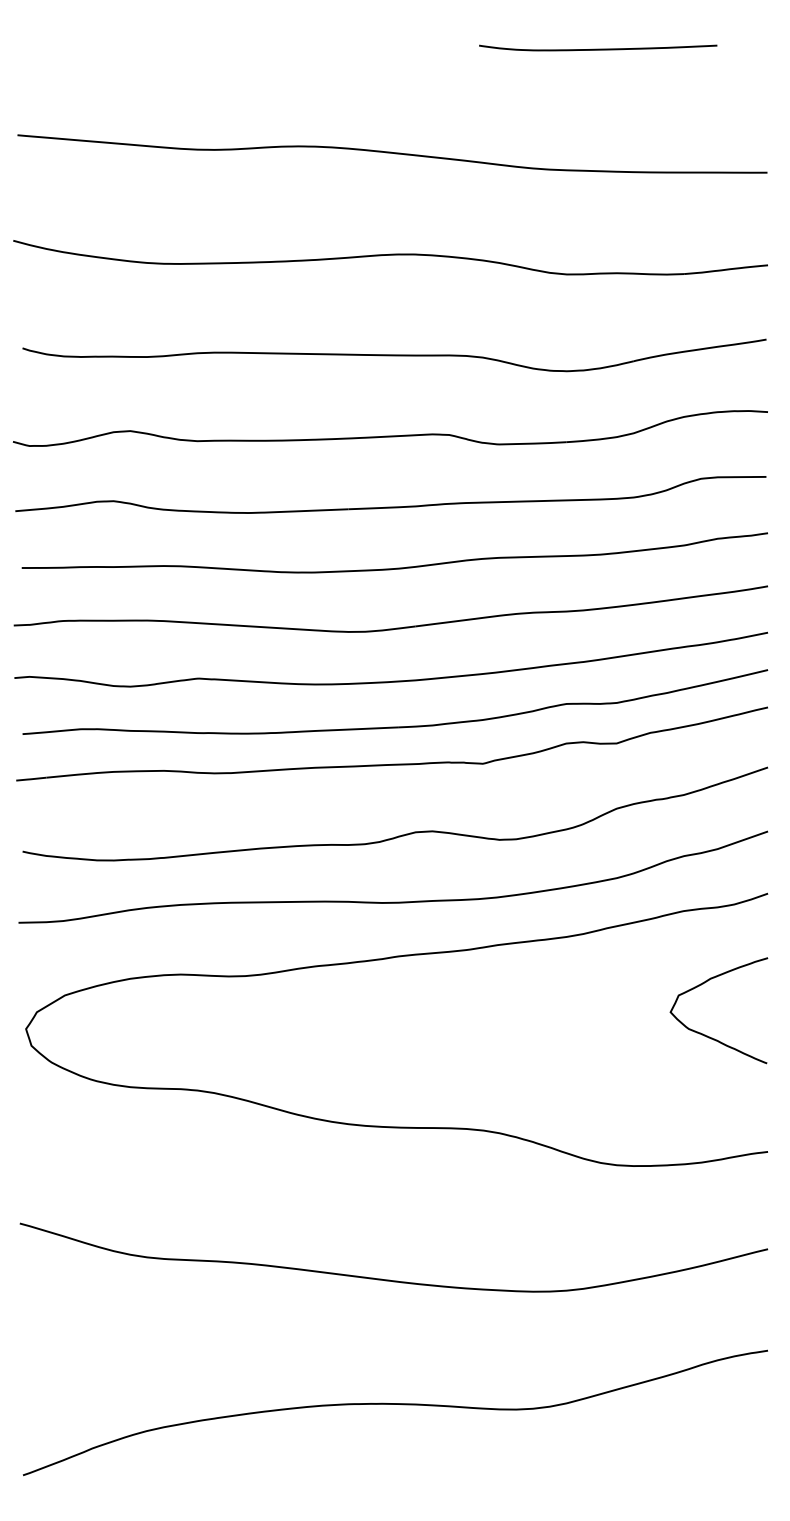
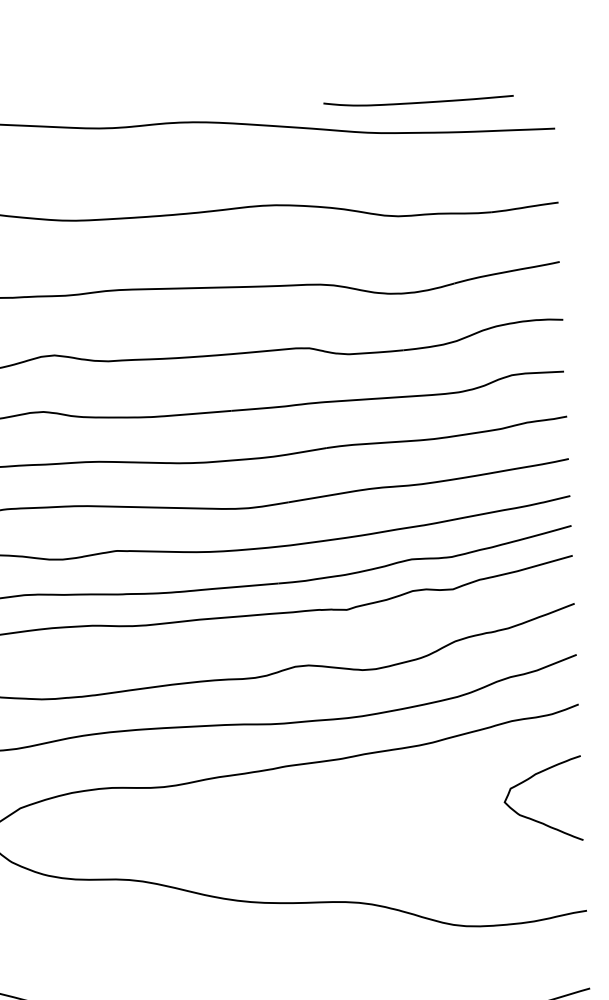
curve: (598, 48) -> (418, 101), moved

